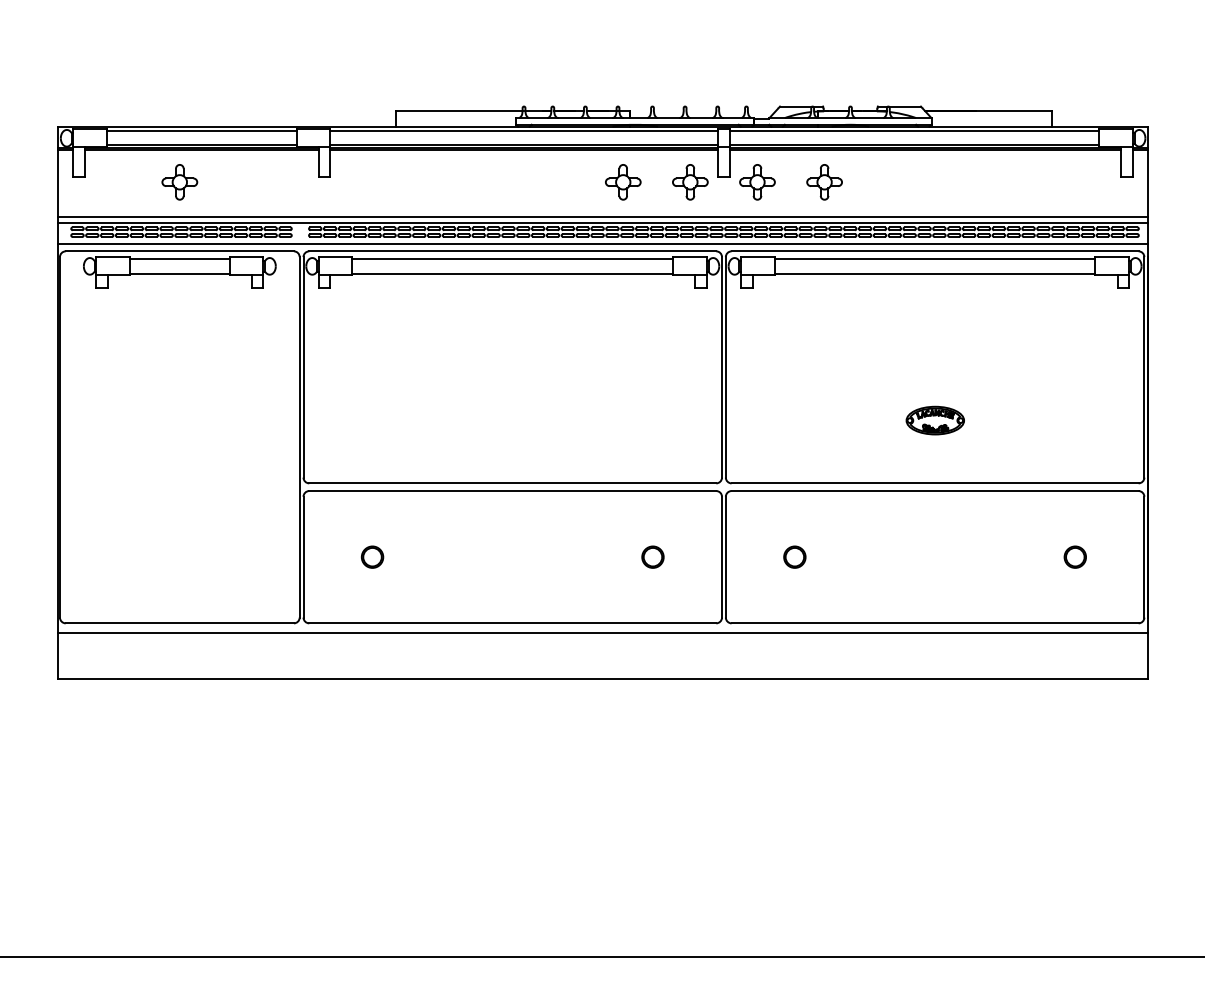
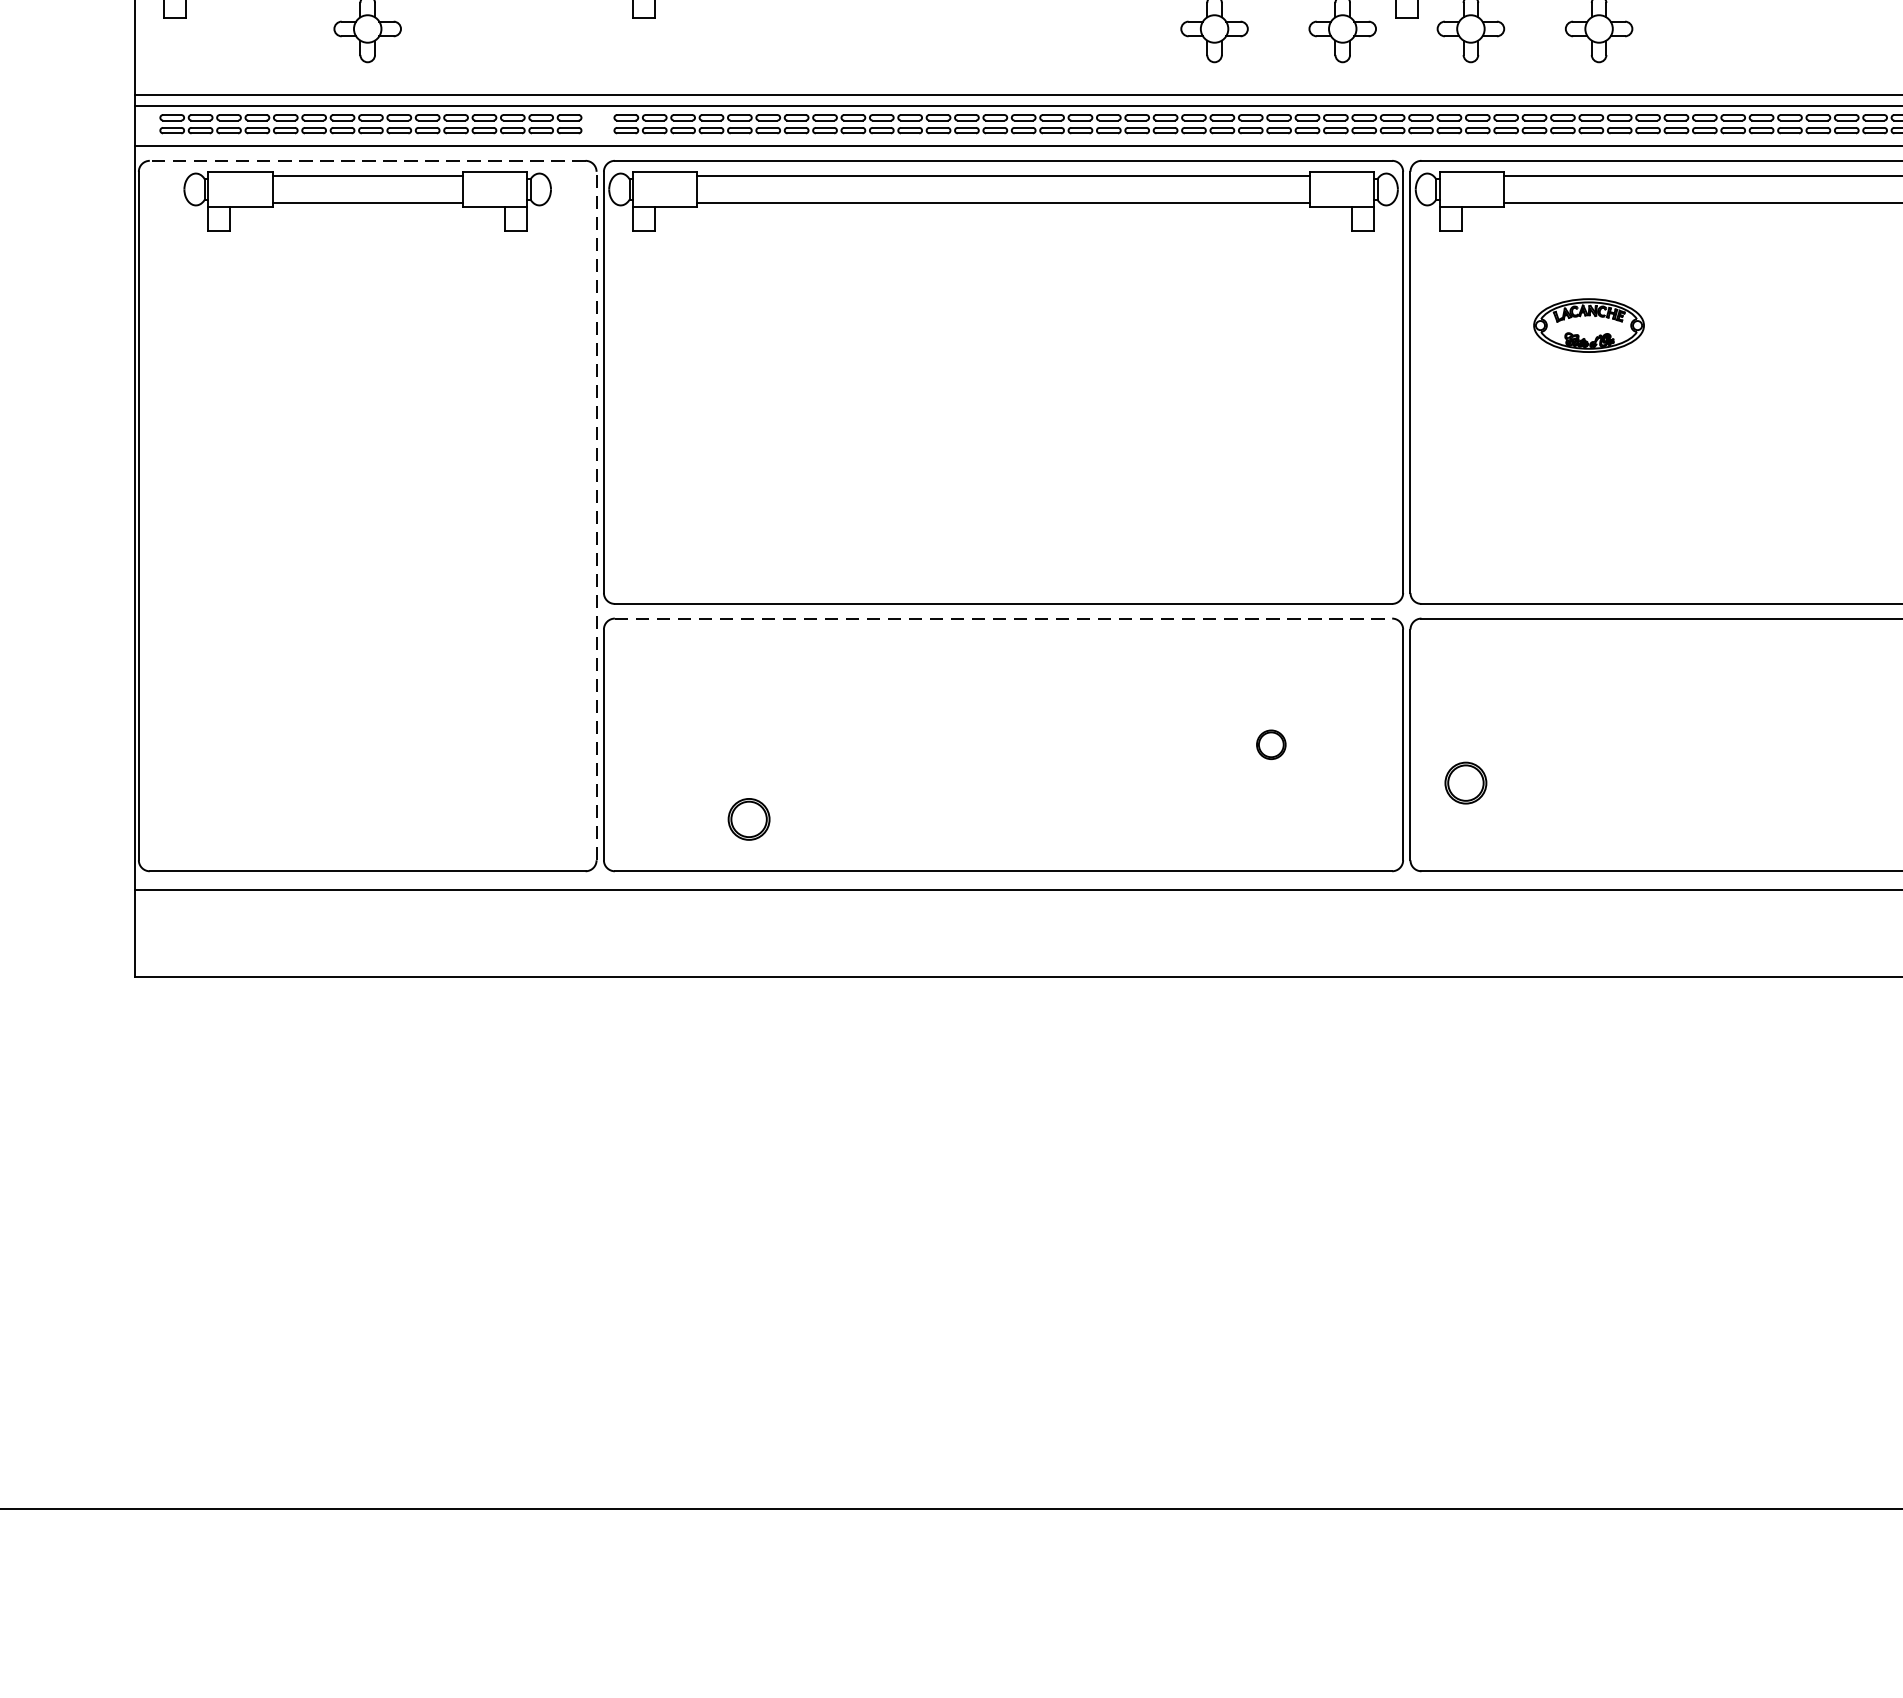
line: (179, 251) -> (367, 161), solid -> dashed
part: (934, 420) -> (1587, 325), moved
line: (299, 436) -> (596, 514), solid -> dashed
line: (513, 491) -> (1004, 619), solid -> dashed
part: (372, 556) -> (749, 818), moved
circle: (652, 556) -> (1270, 743), size x0.7
circle: (794, 556) -> (1465, 781), moved

